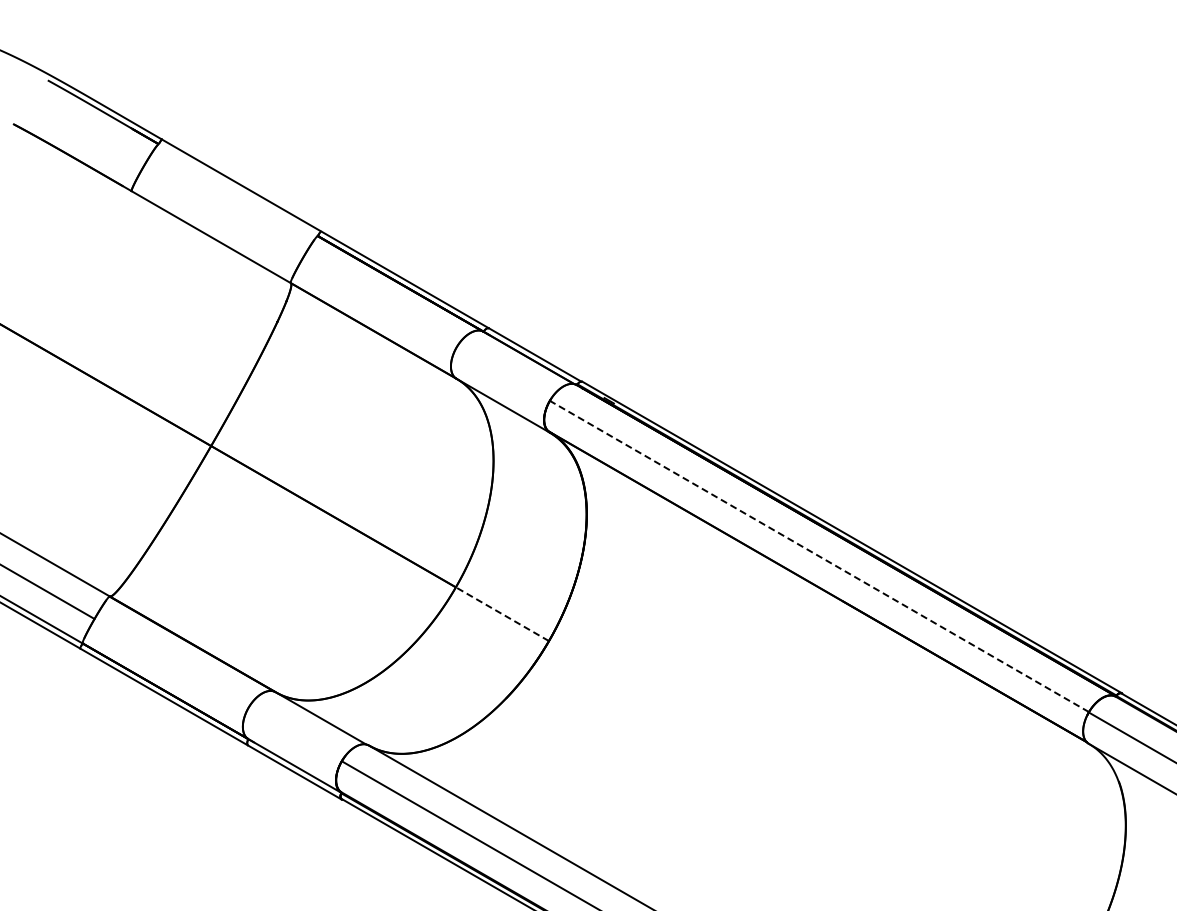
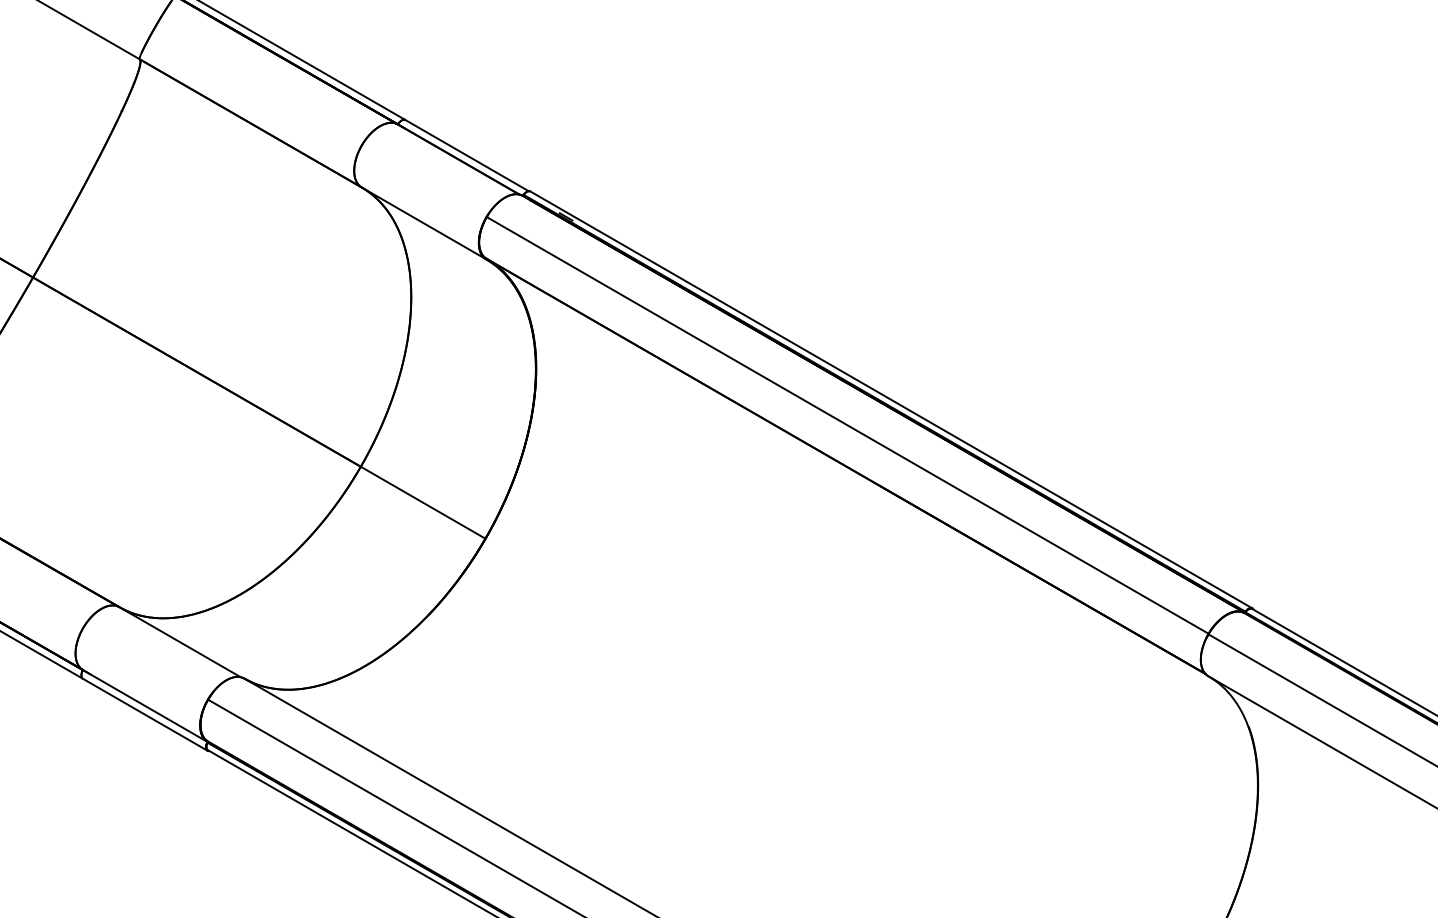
line: (819, 556) -> (847, 425), dashed -> solid
line: (502, 614) -> (423, 503), dashed -> solid

